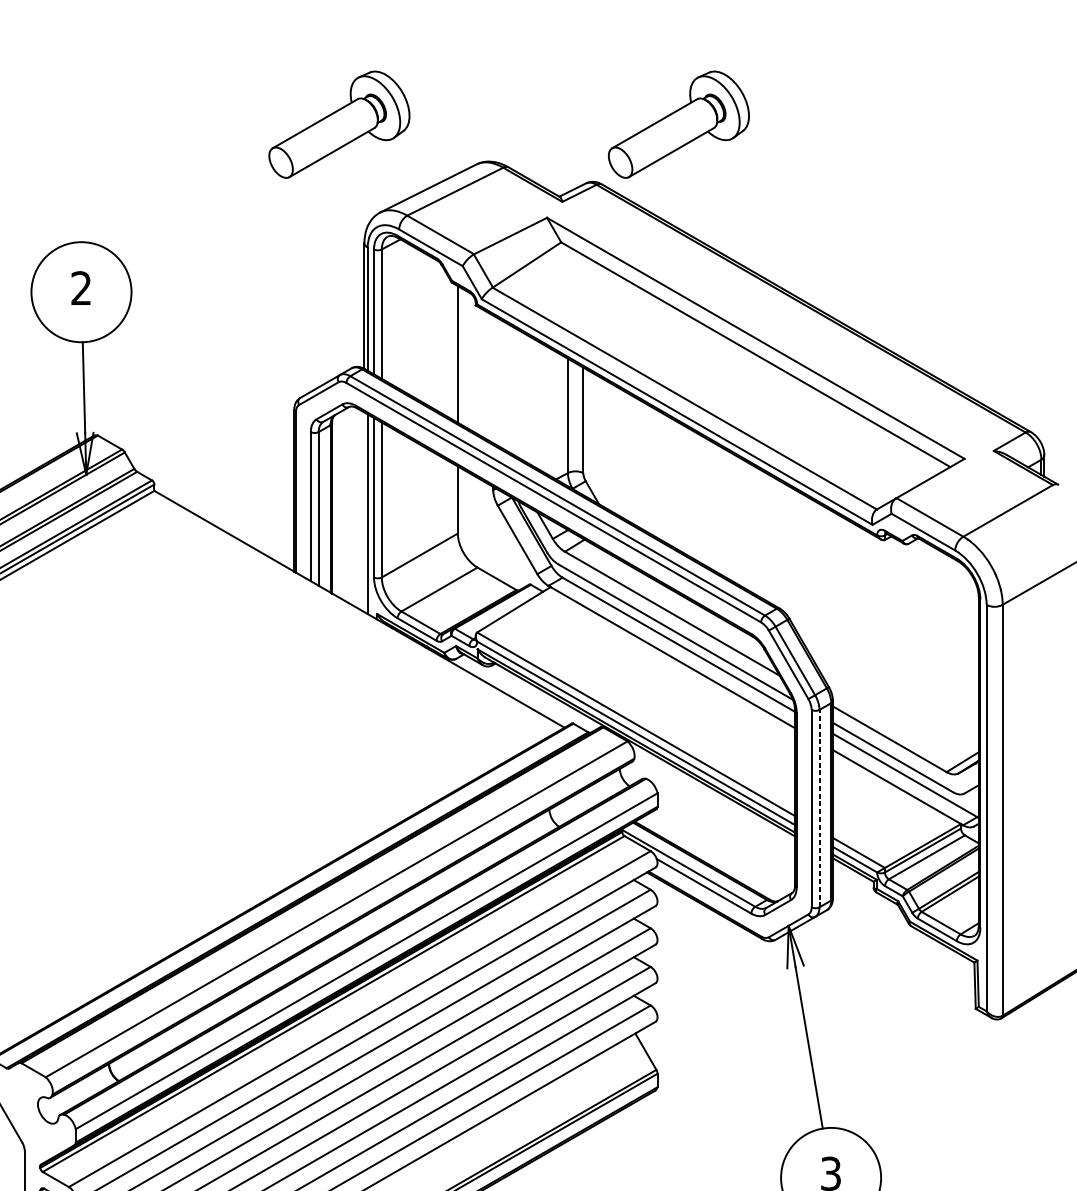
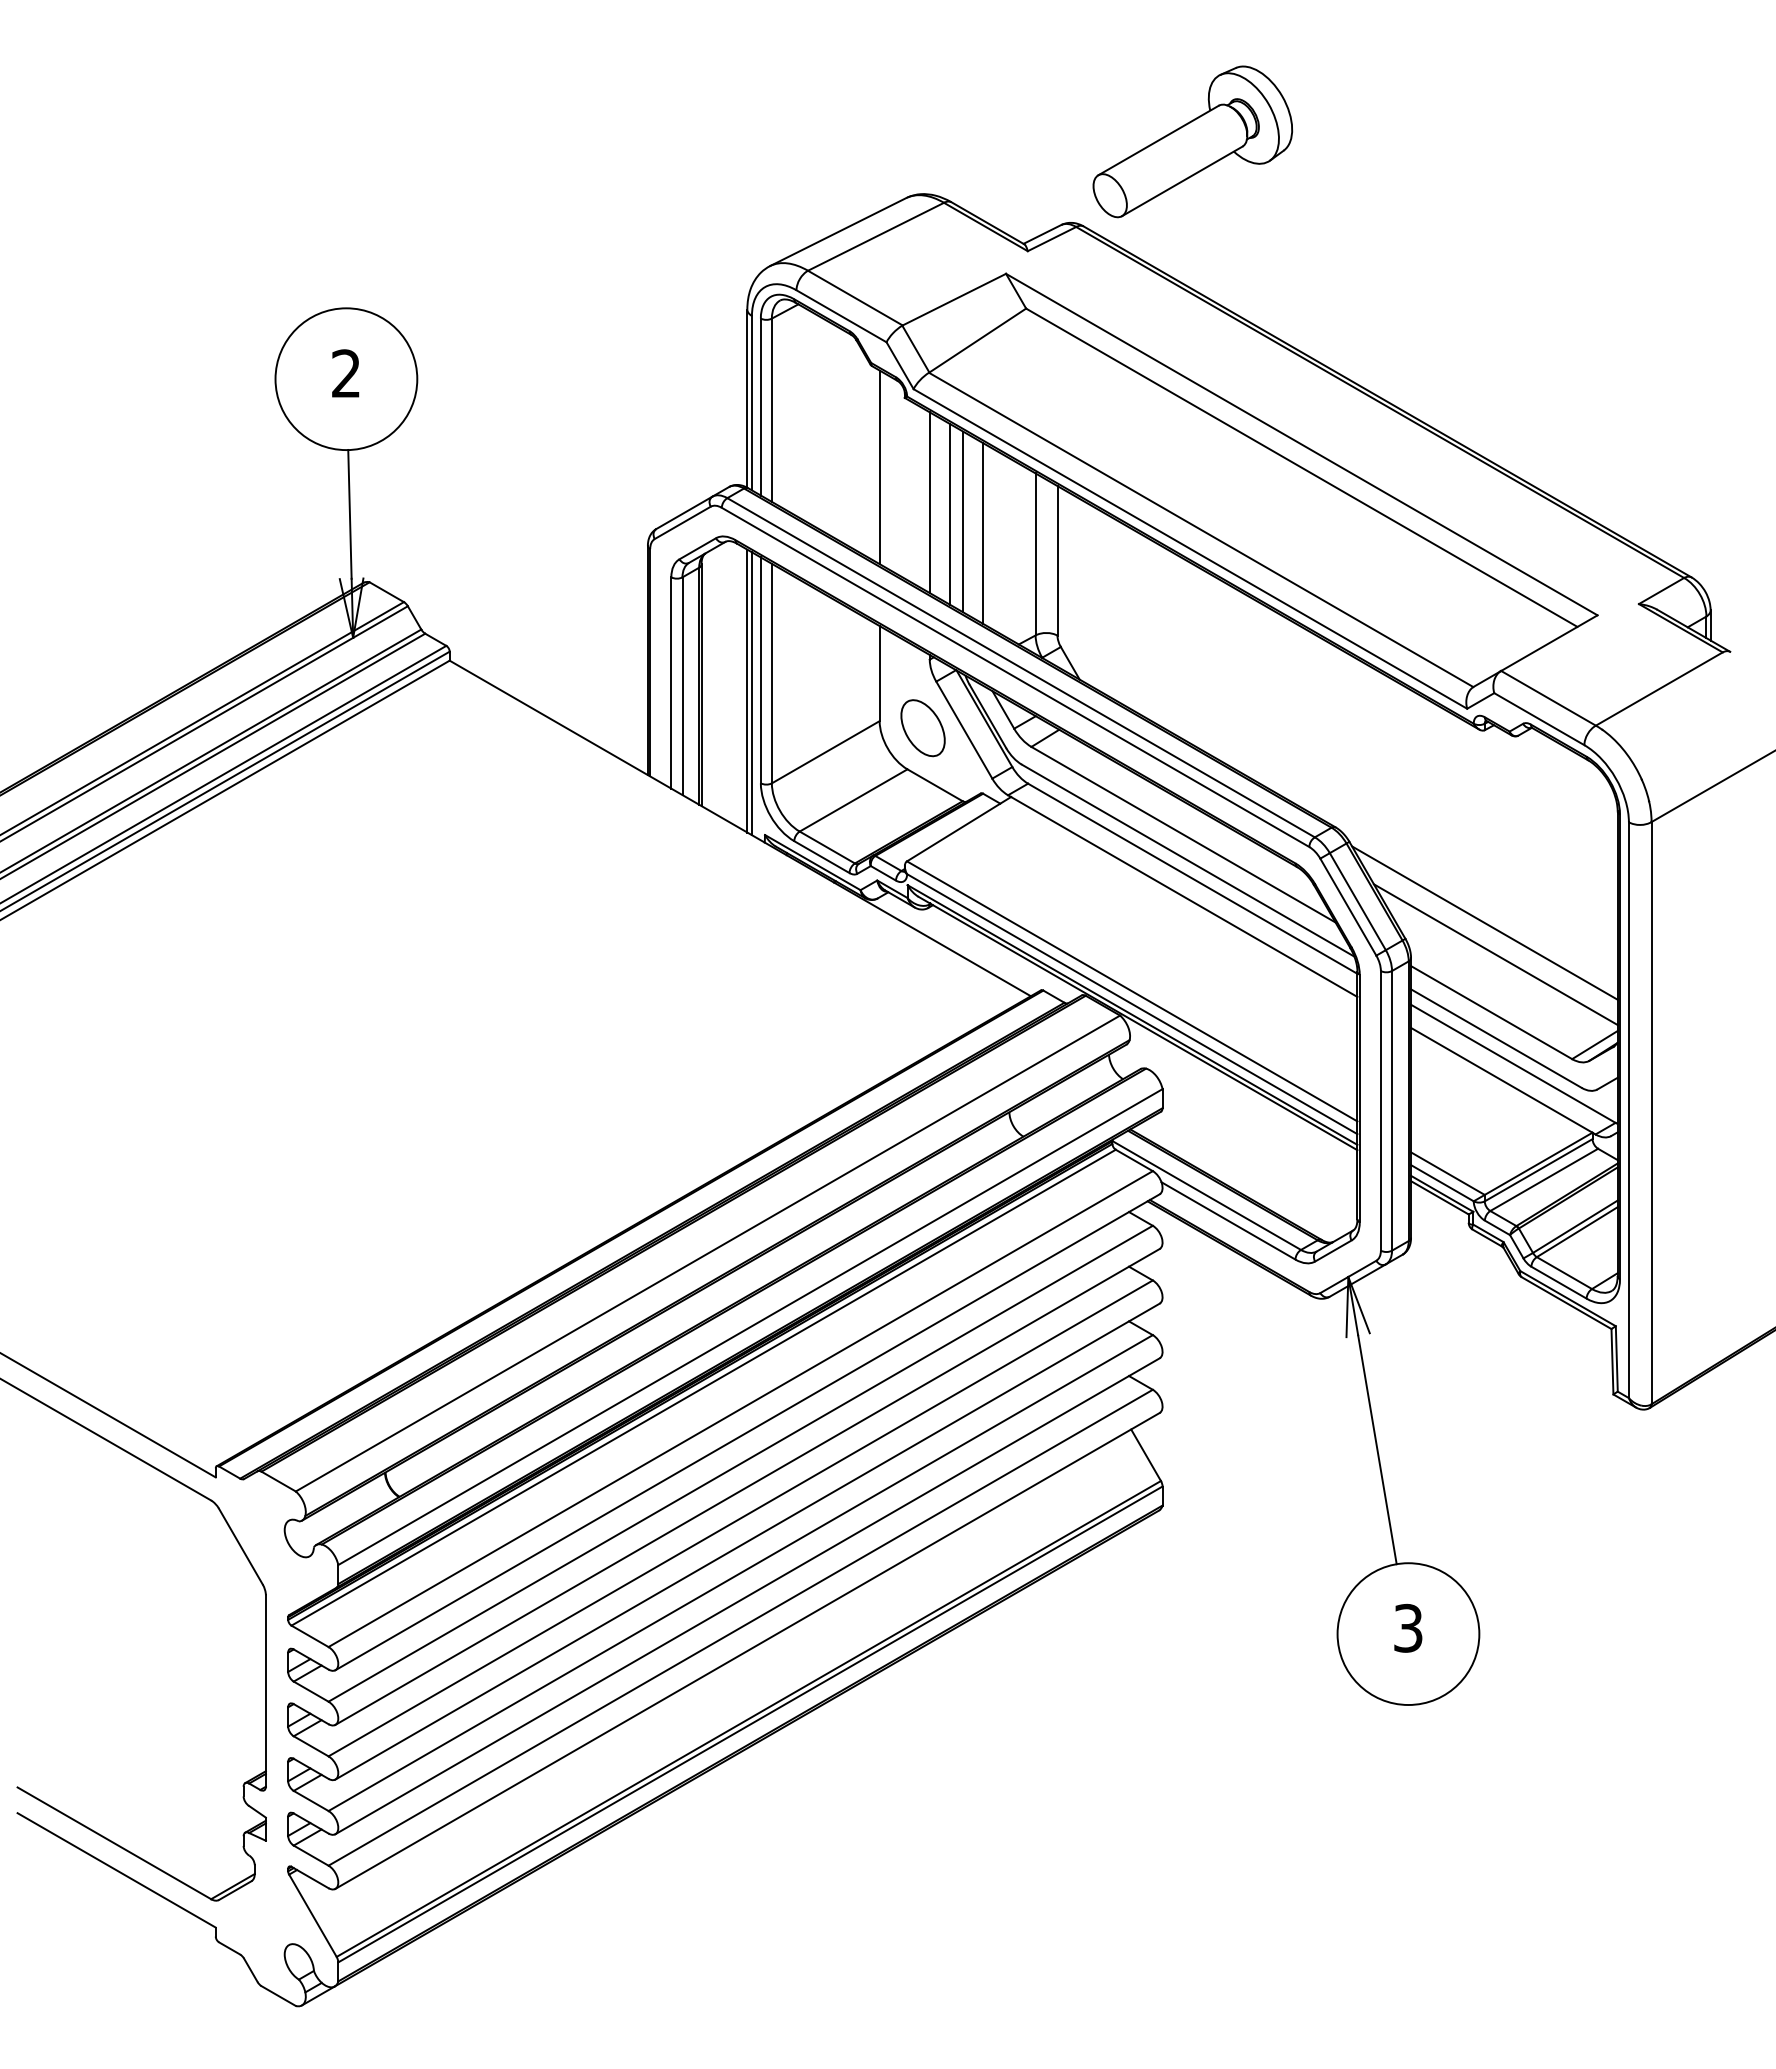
part: (339, 124) -> (711, 141), removed
line: (493, 379) -> (929, 502), added
line: (507, 387) -> (949, 513), added
line: (517, 392) -> (963, 521), added
line: (531, 401) -> (983, 533), added
line: (364, 511) -> (747, 690), added
part: (488, 538) -> (922, 728), added
line: (884, 675) -> (1484, 922), added
line: (892, 698) -> (1495, 954), added
line: (819, 808) -> (1392, 1110), dashed -> solid

